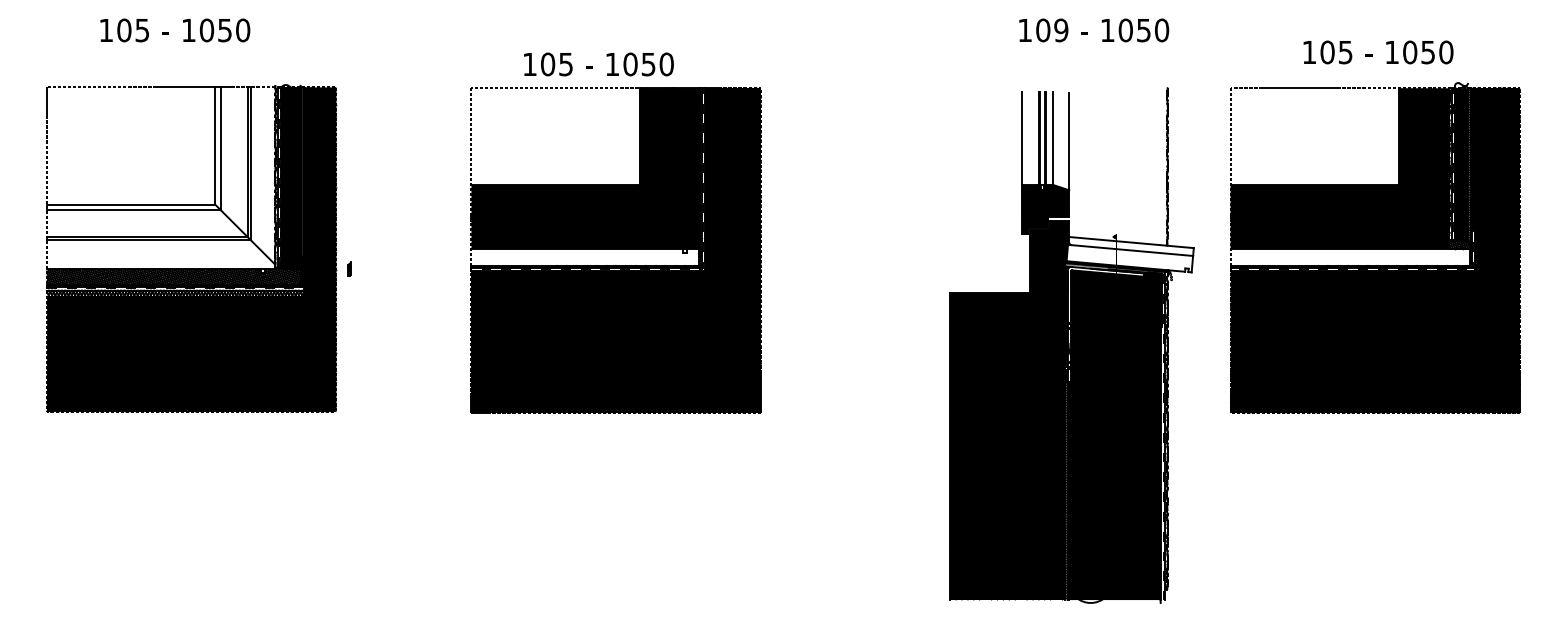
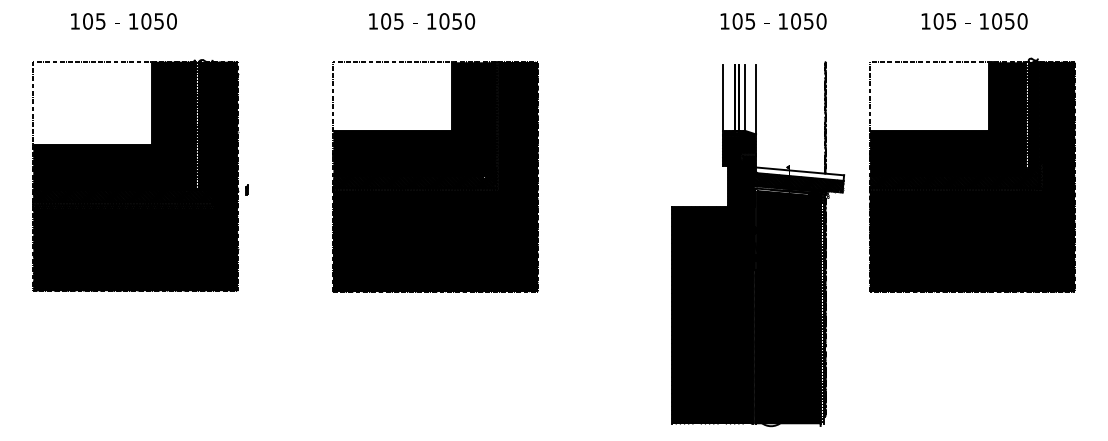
text: (1061, 29) -> (750, 20), 109 -> 105
text: (1378, 52) -> (974, 21), moved
text: (598, 64) -> (421, 21), moved
fill: (163, 177) -> (115, 125), added
hatch: (584, 257) -> (413, 181), added
hatch: (1349, 257) -> (954, 181), added
hatch: (1129, 258) -> (798, 182), added

